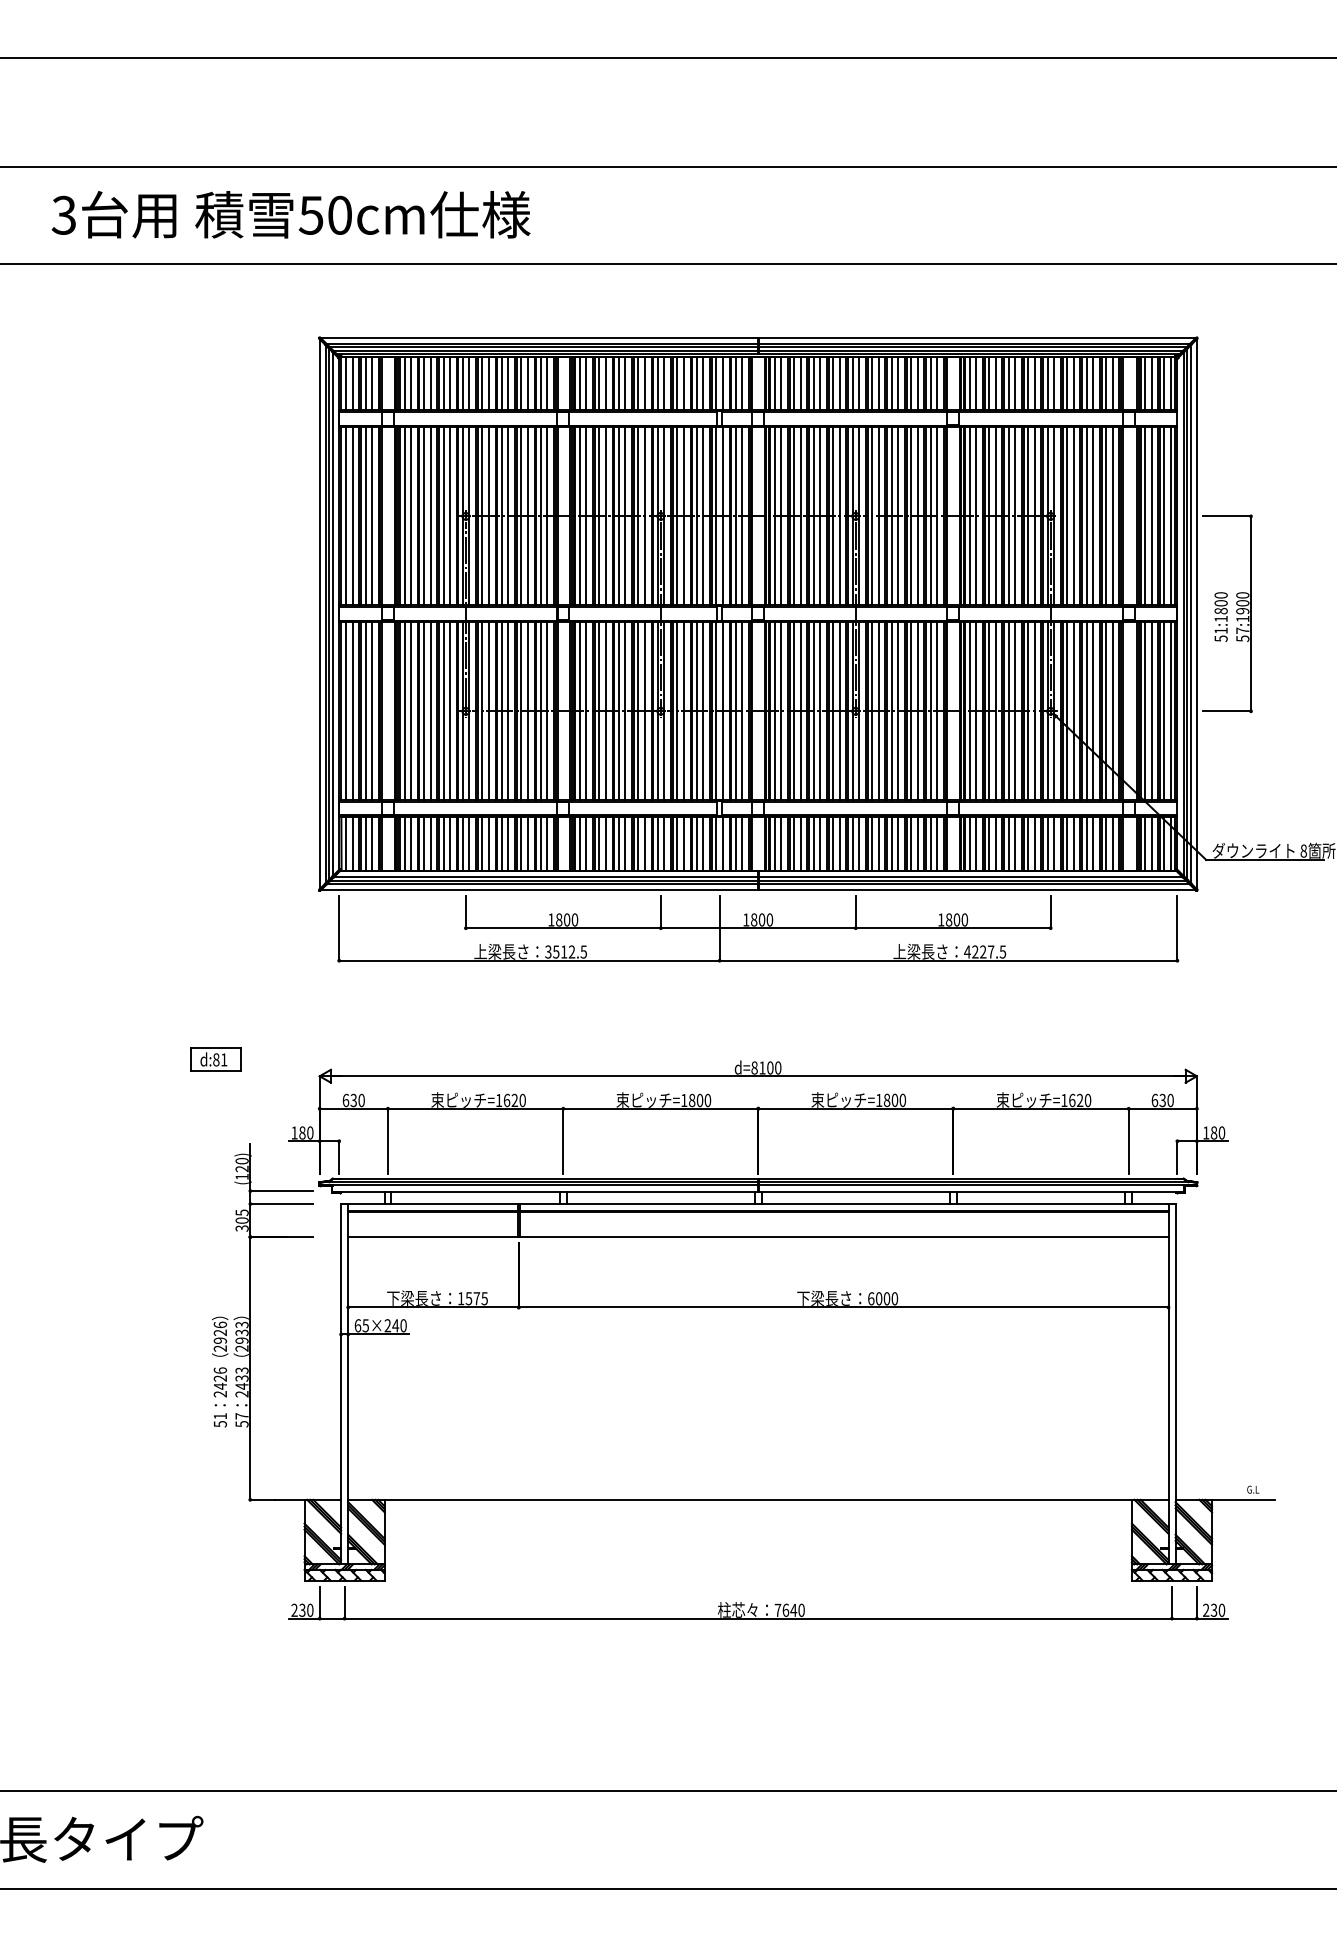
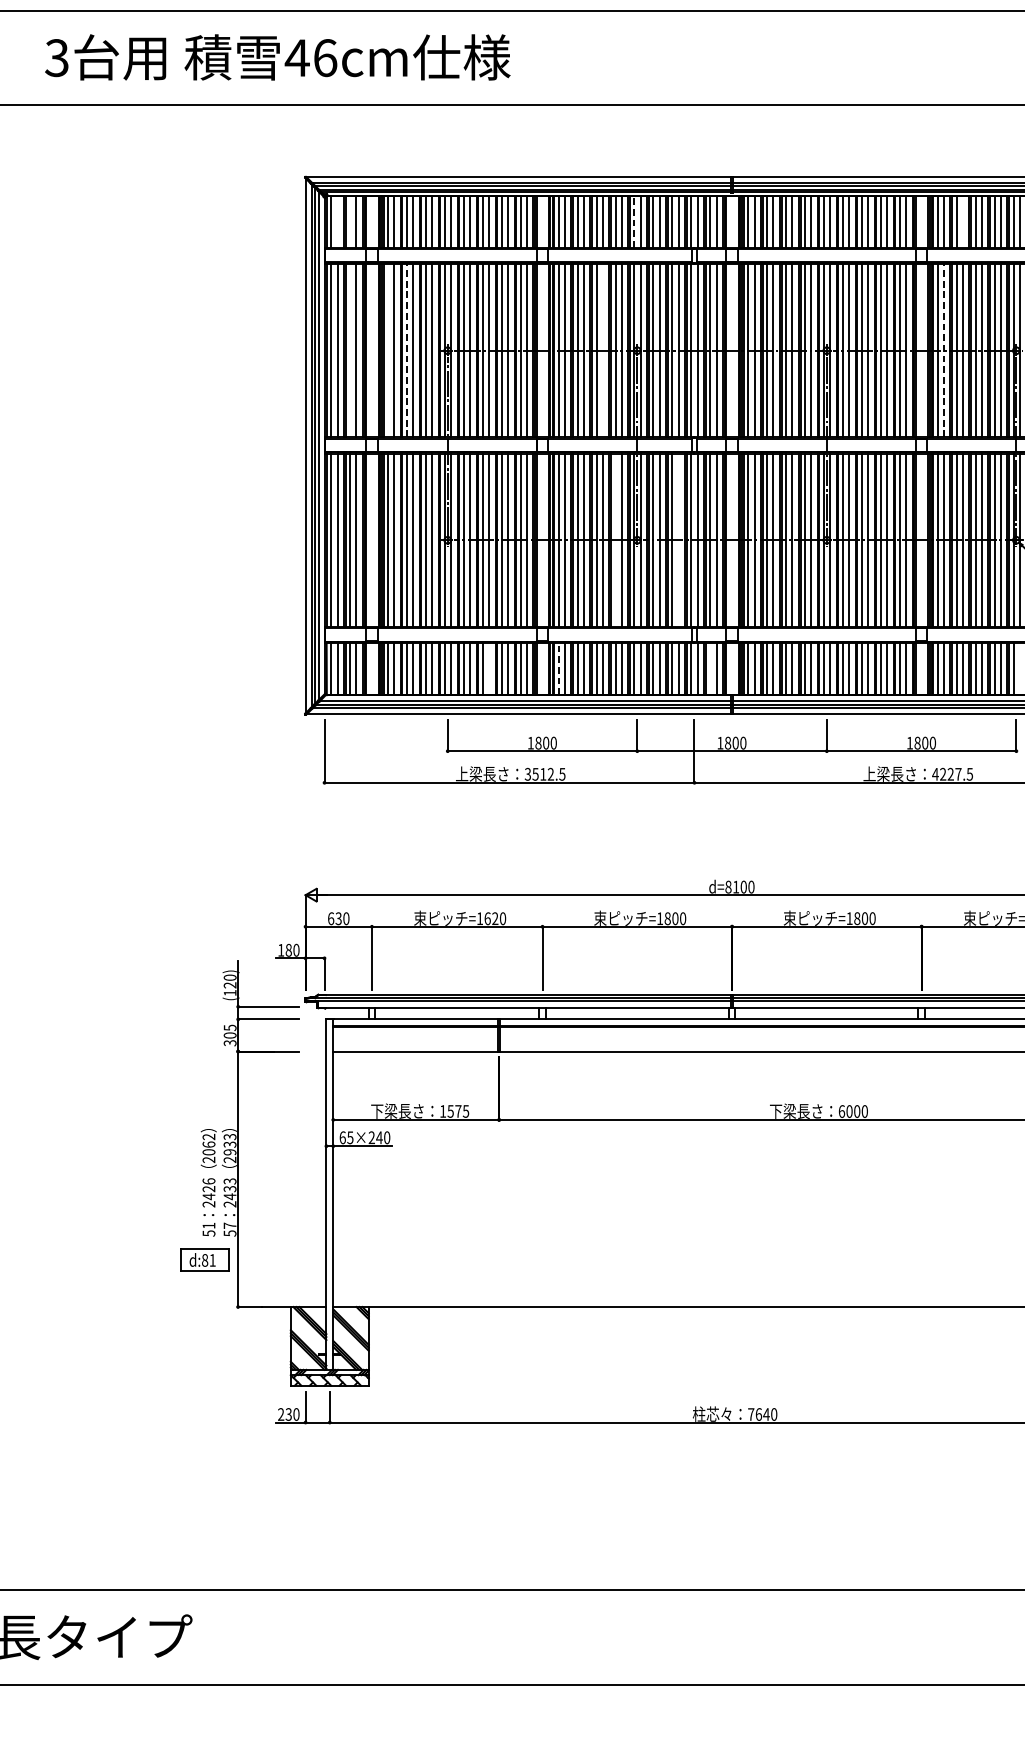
text: (325, 214) -> (311, 57), 50cm -> 46cm
line: (352, 383) -> (337, 221), removed
line: (365, 383) -> (350, 221), removed
line: (657, 383) -> (634, 221), solid -> dashed
line: (995, 383) -> (962, 221), removed
line: (424, 515) -> (407, 349), solid -> dashed
line: (976, 515) -> (944, 349), solid -> dashed
line: (365, 516) -> (350, 350), removed
line: (404, 516) -> (388, 350), removed
line: (625, 516) -> (602, 350), removed
line: (638, 711) -> (615, 540), removed
line: (703, 711) -> (678, 540), removed
line: (508, 843) -> (489, 668), removed
line: (579, 843) -> (558, 668), solid -> dashed
line: (735, 843) -> (709, 668), removed
line: (1054, 843) -> (1020, 668), removed
part: (215, 1059) -> (204, 1260), moved
text: (220, 1332) -> (209, 1144), 2926 -> 2062

